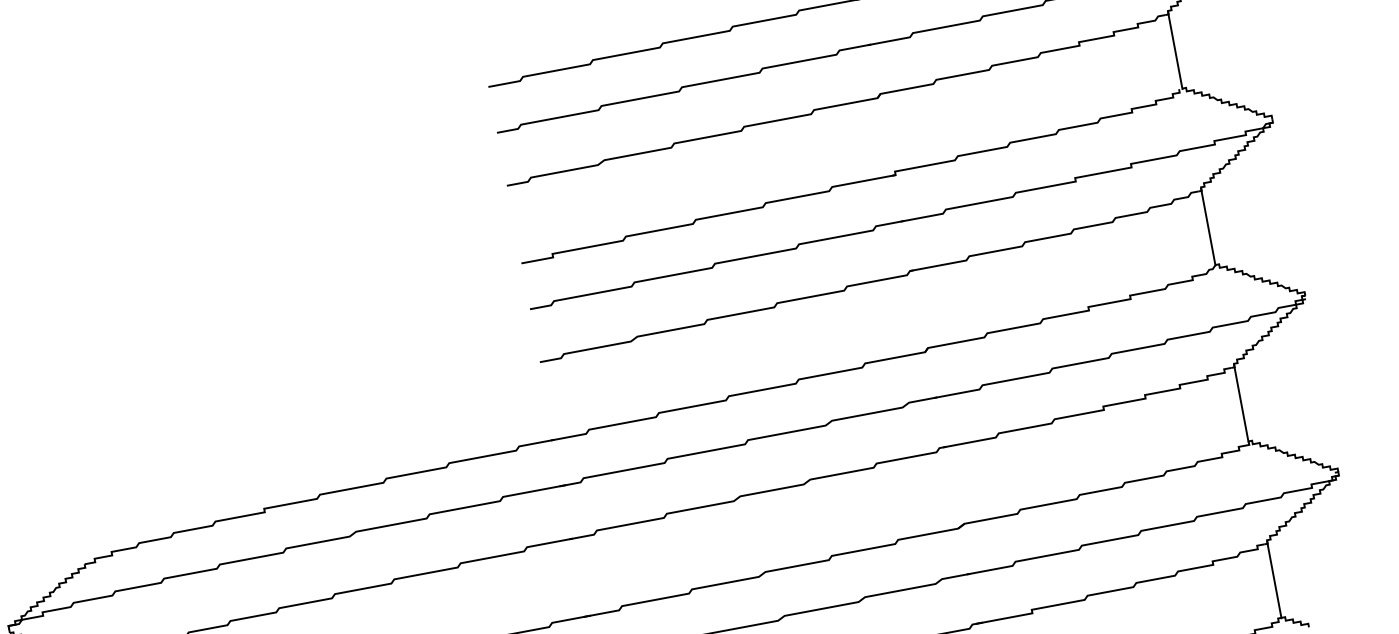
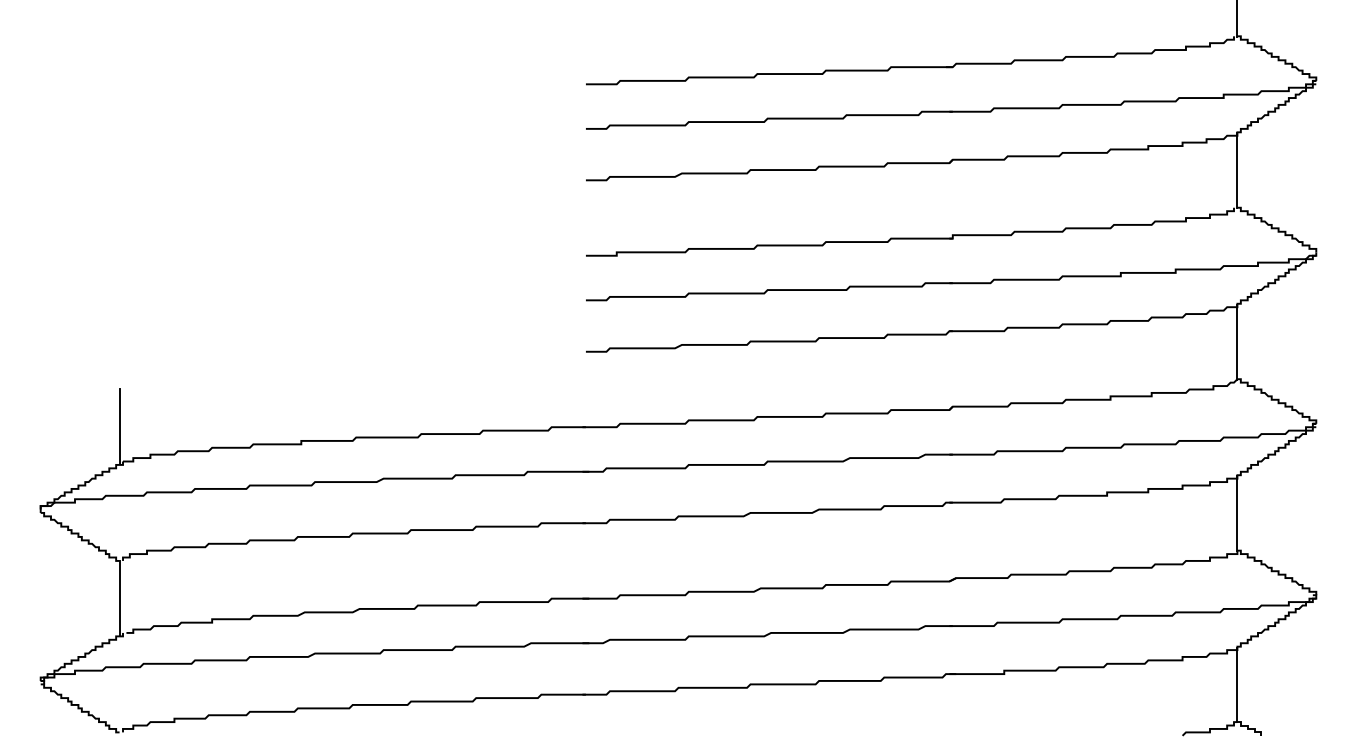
line: (74, 528) -> (119, 426), added

